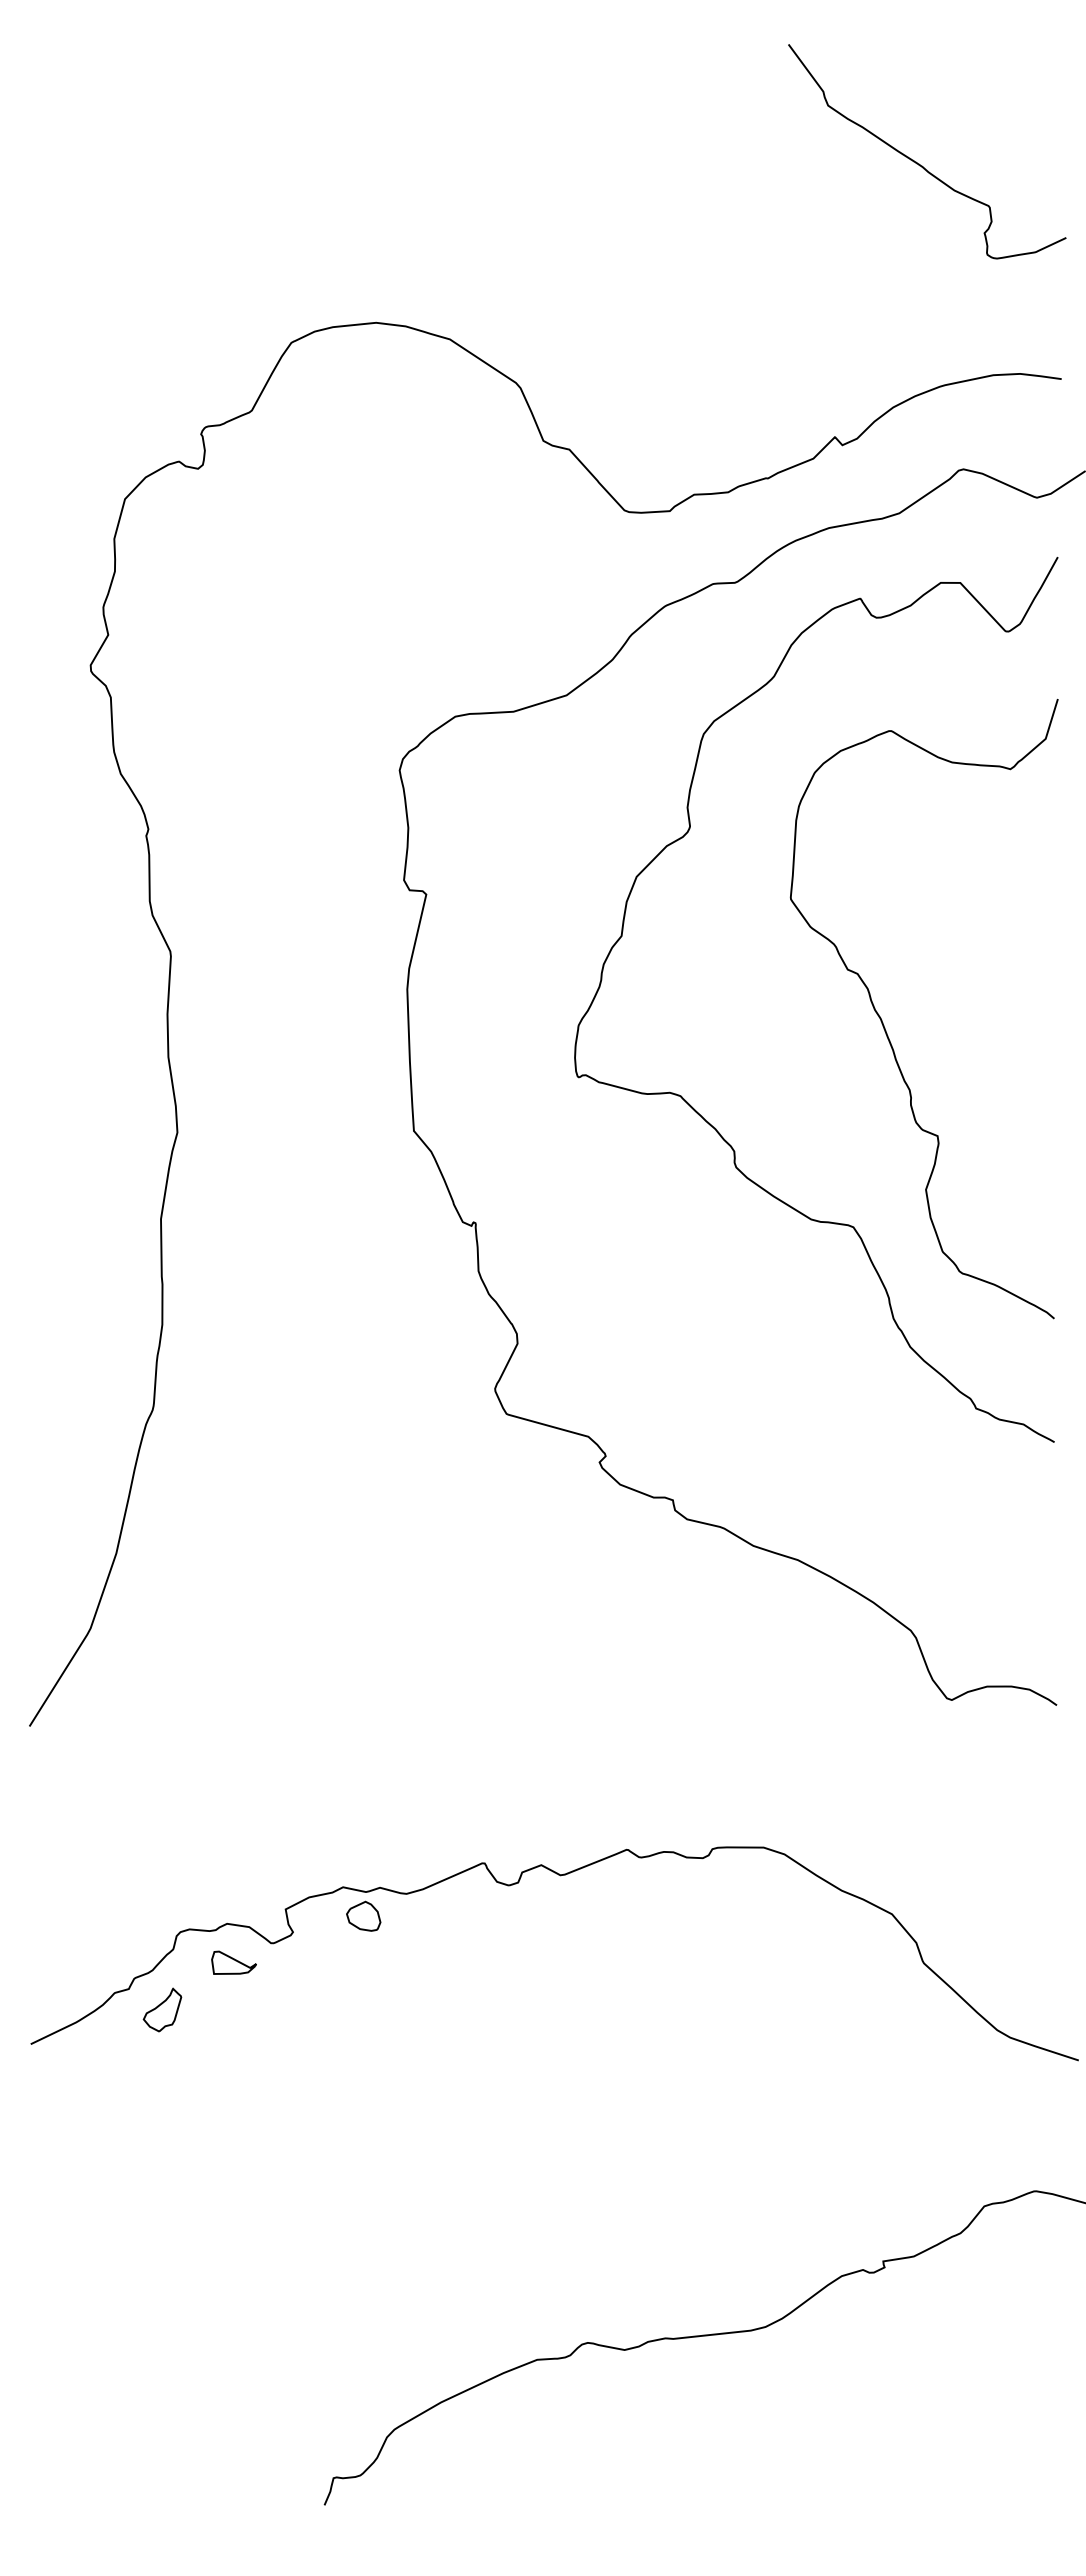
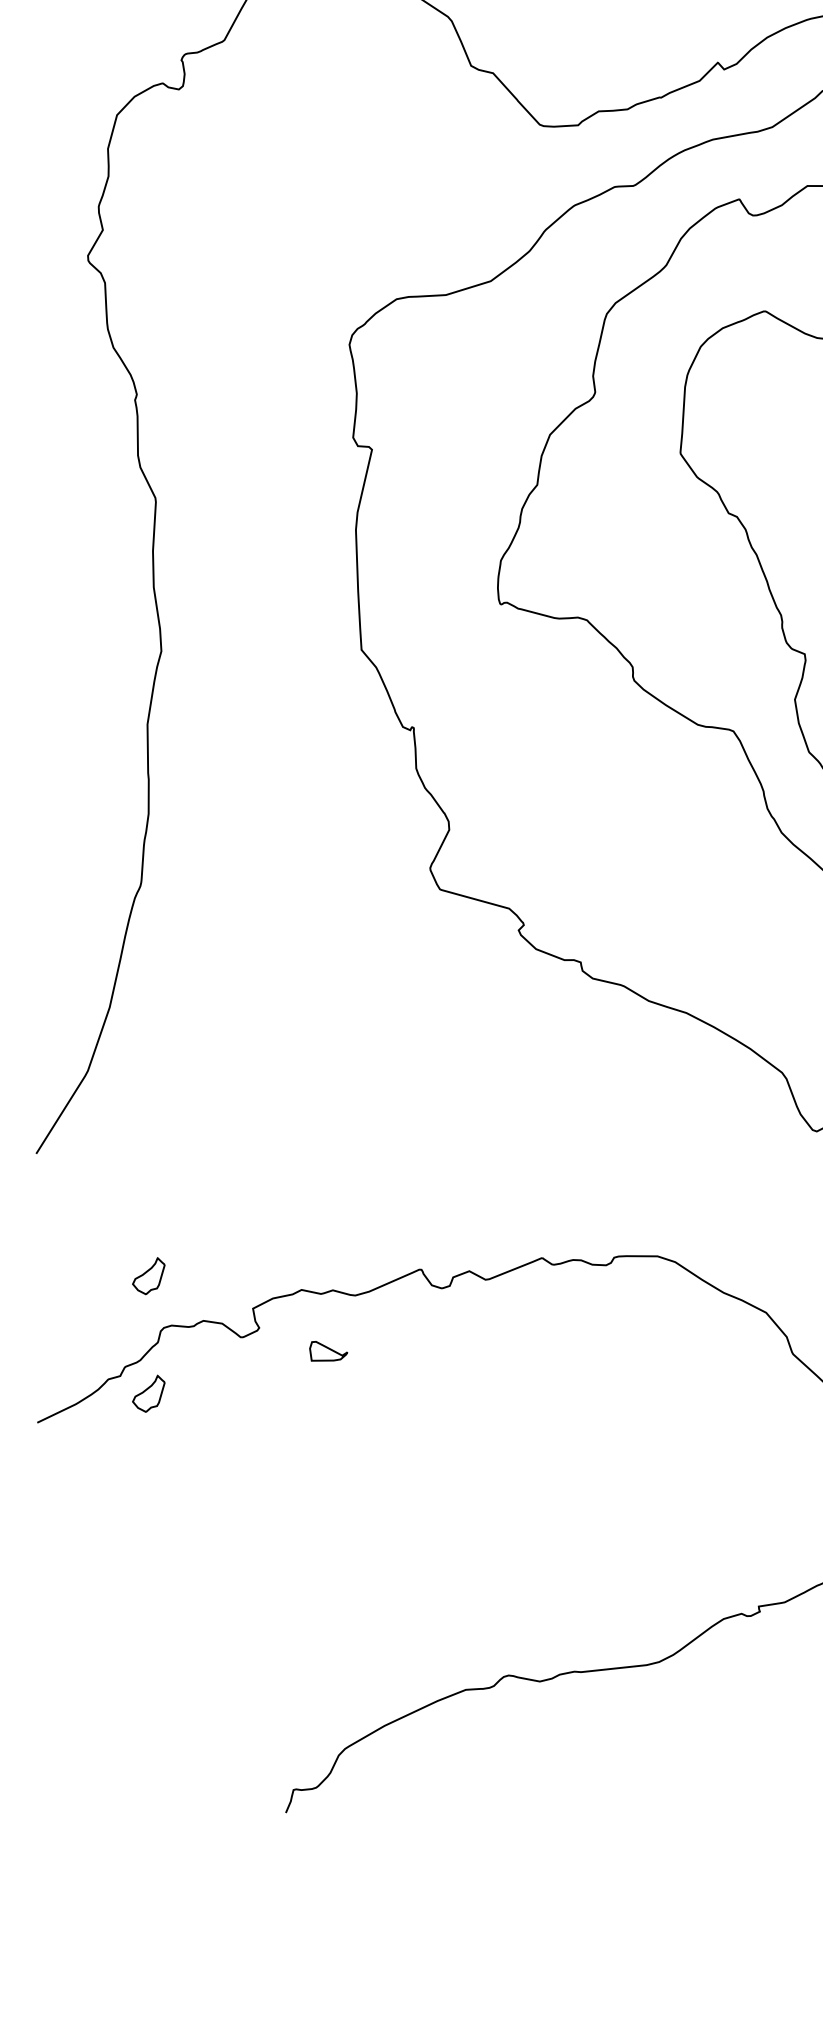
part: (162, 1870) -> (148, 1275), added
part: (363, 1915) -> (318, 1313), removed
part: (233, 1962) -> (328, 1351), moved

